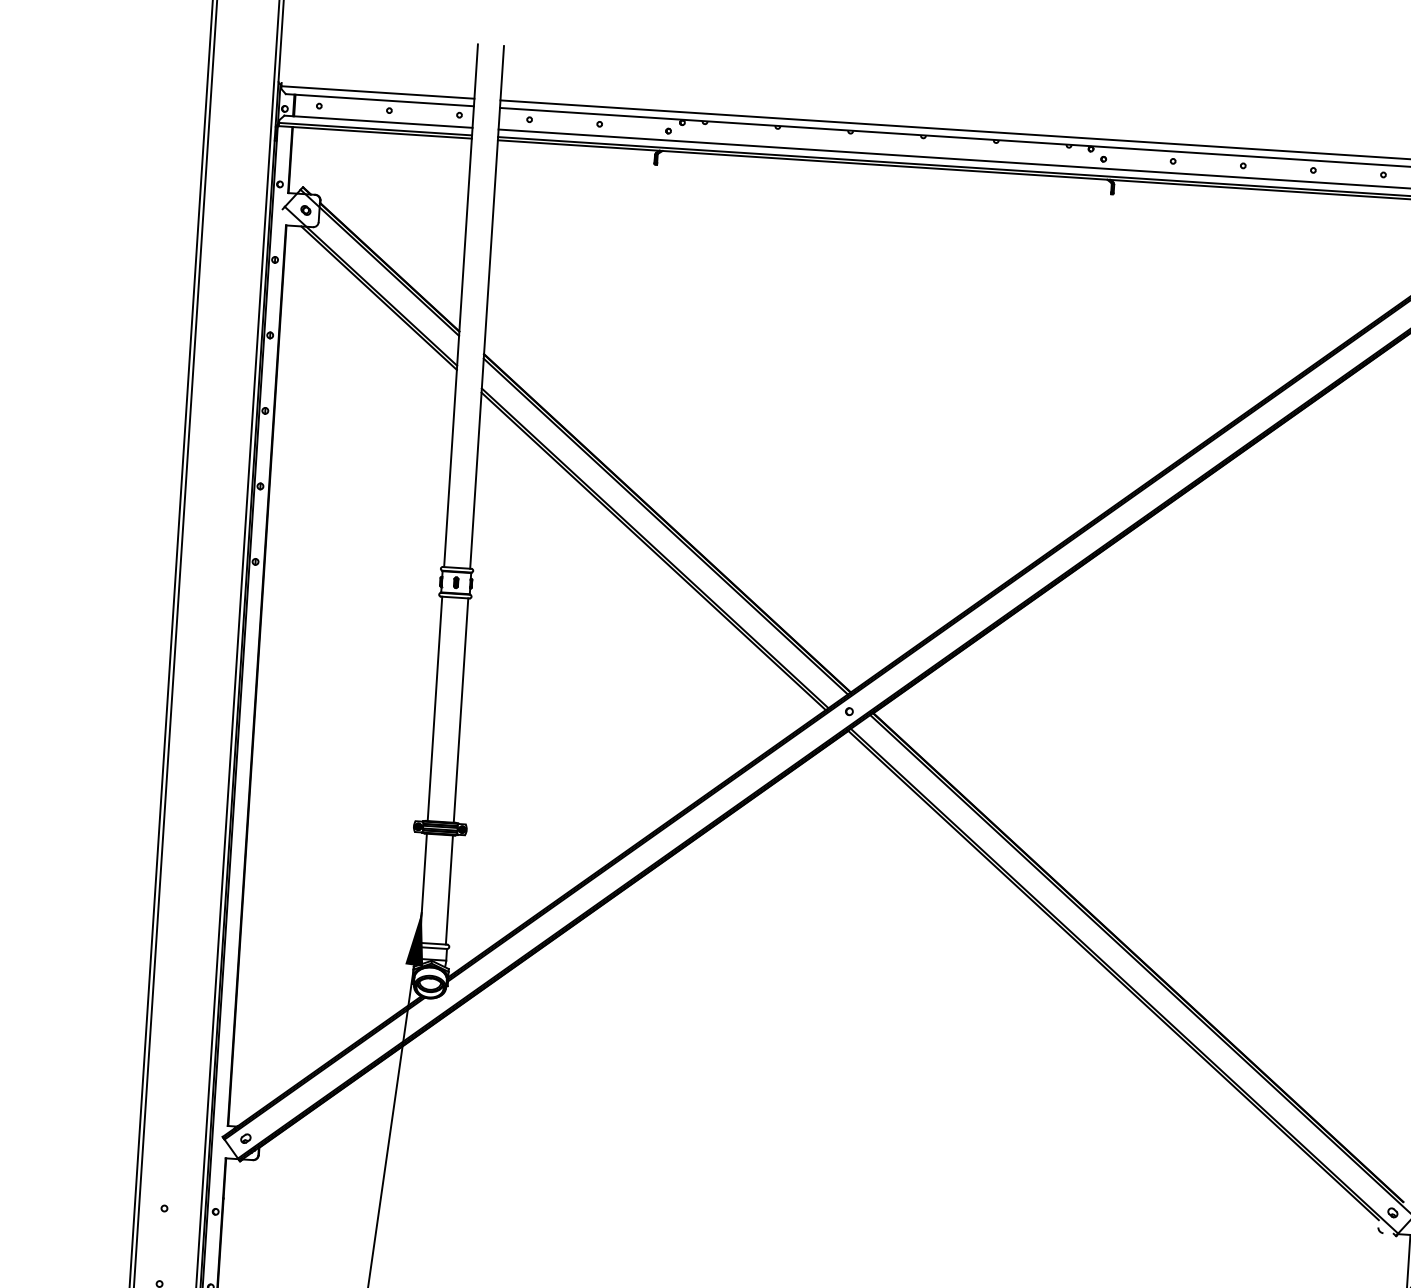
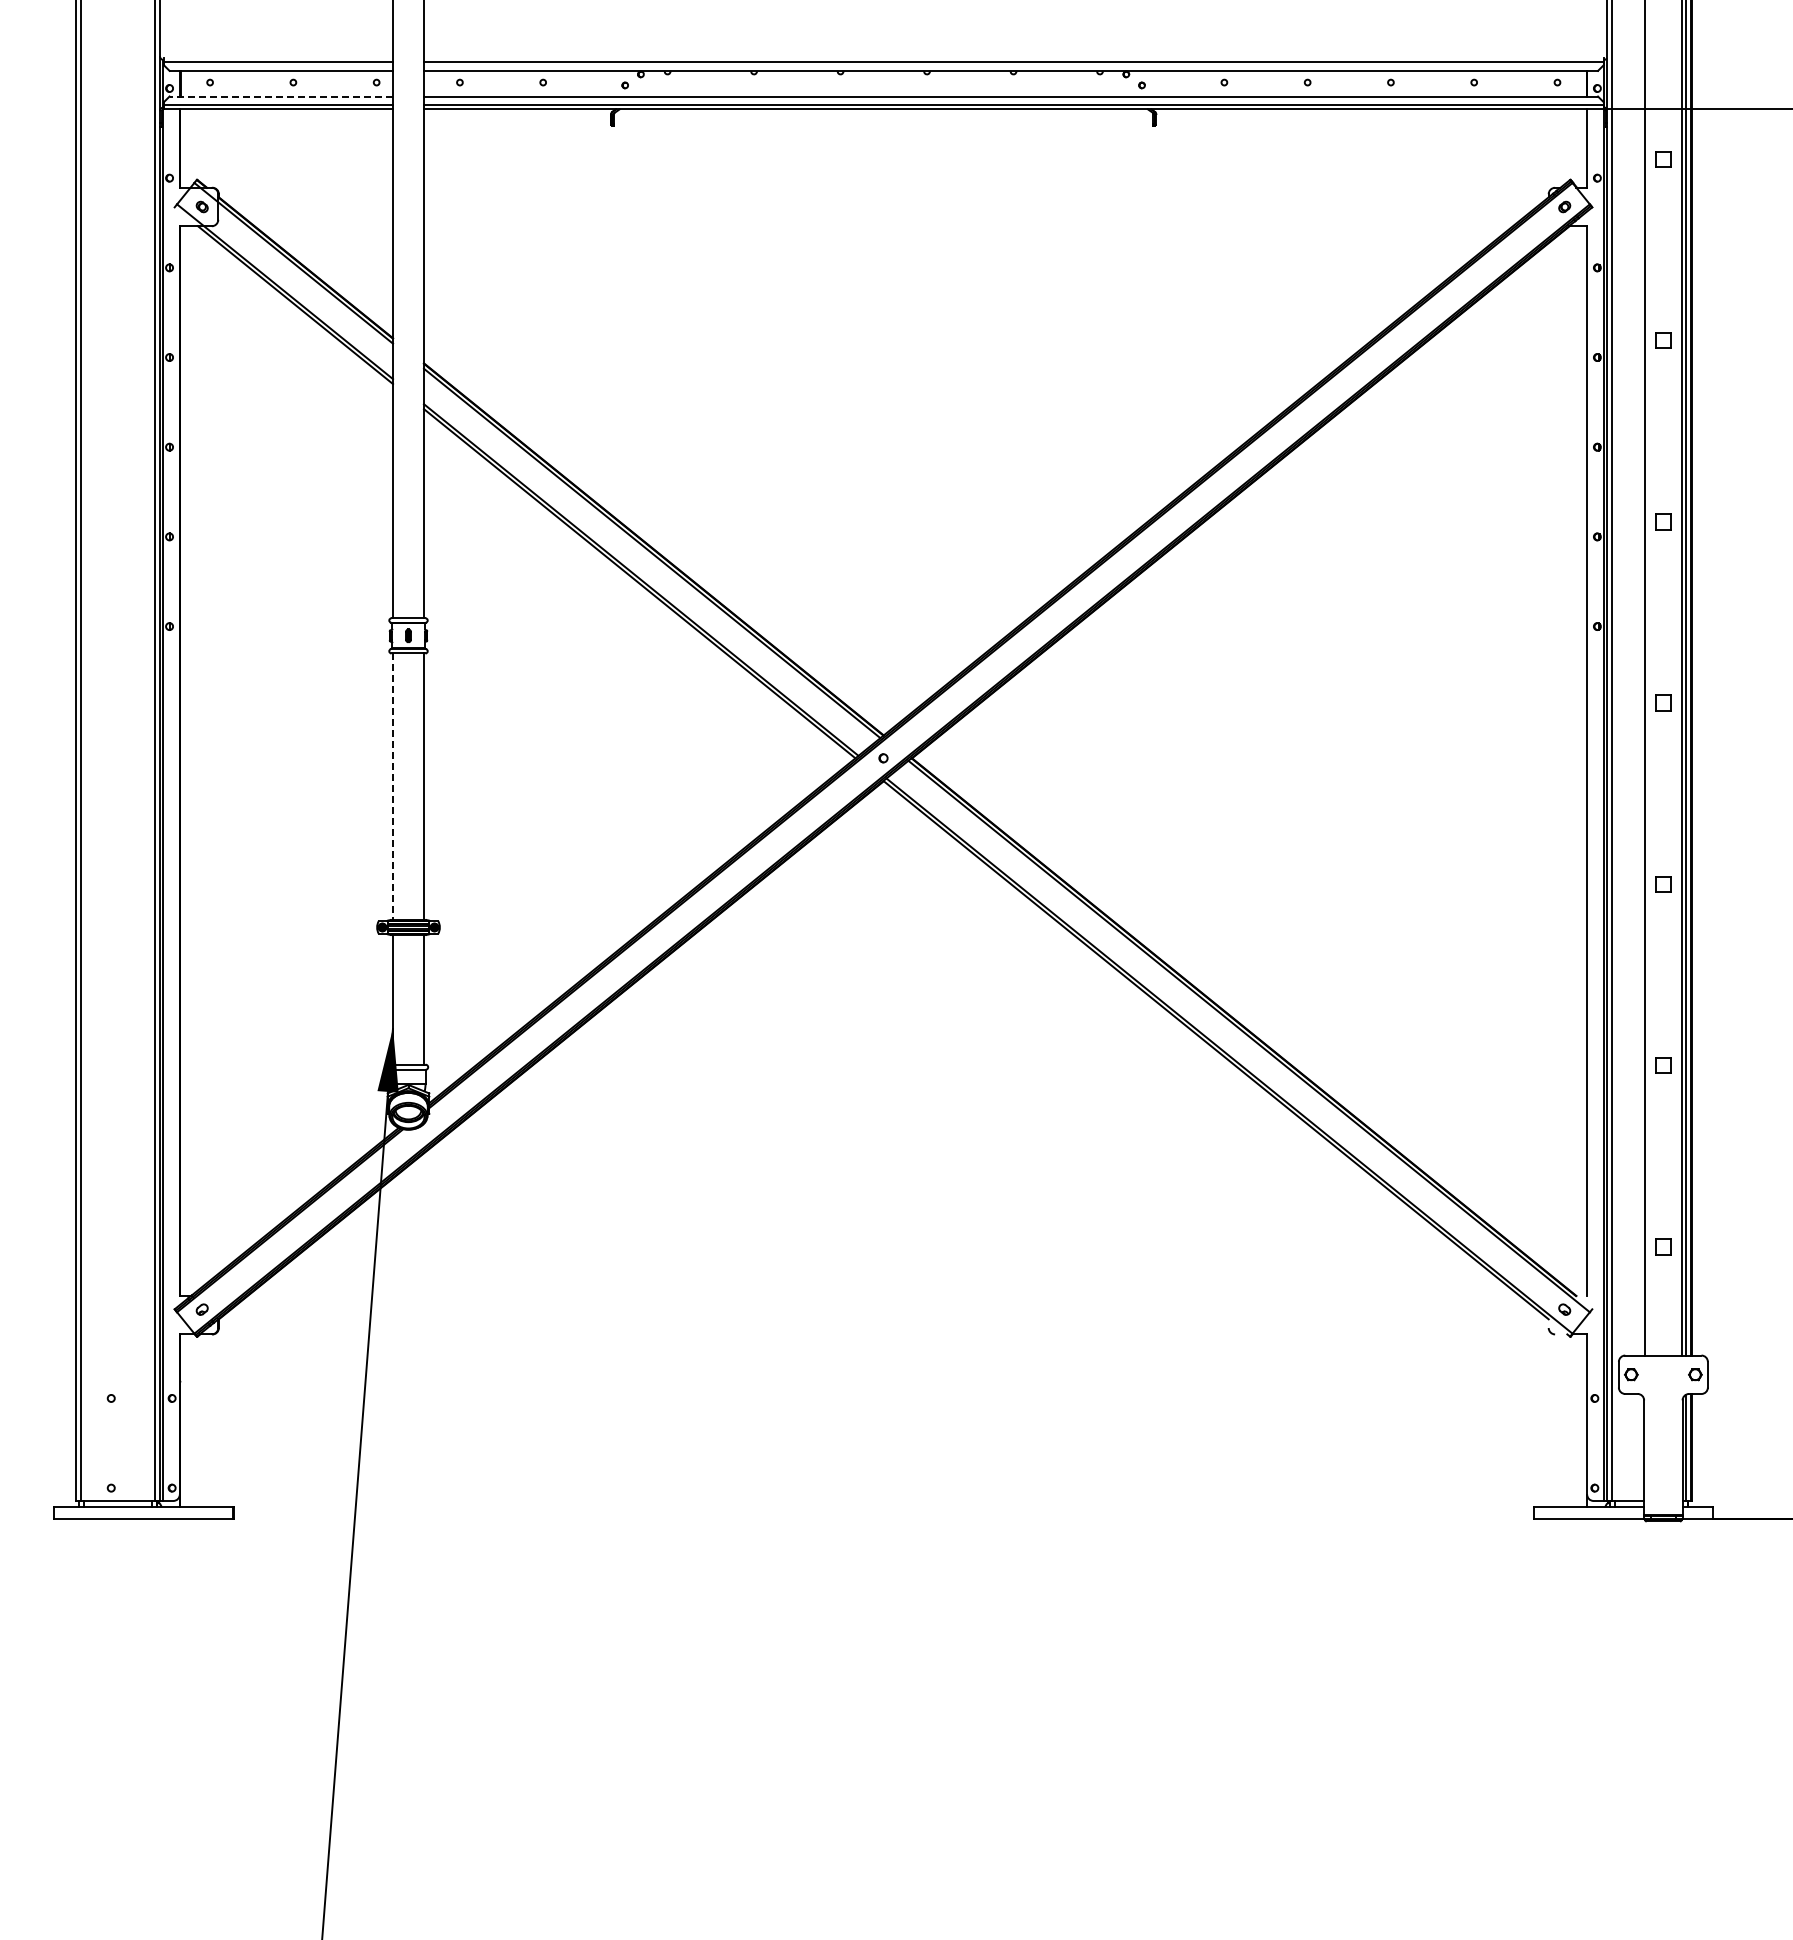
line: (378, 121) -> (281, 96), solid -> dashed
line: (435, 709) -> (393, 787), solid -> dashed

